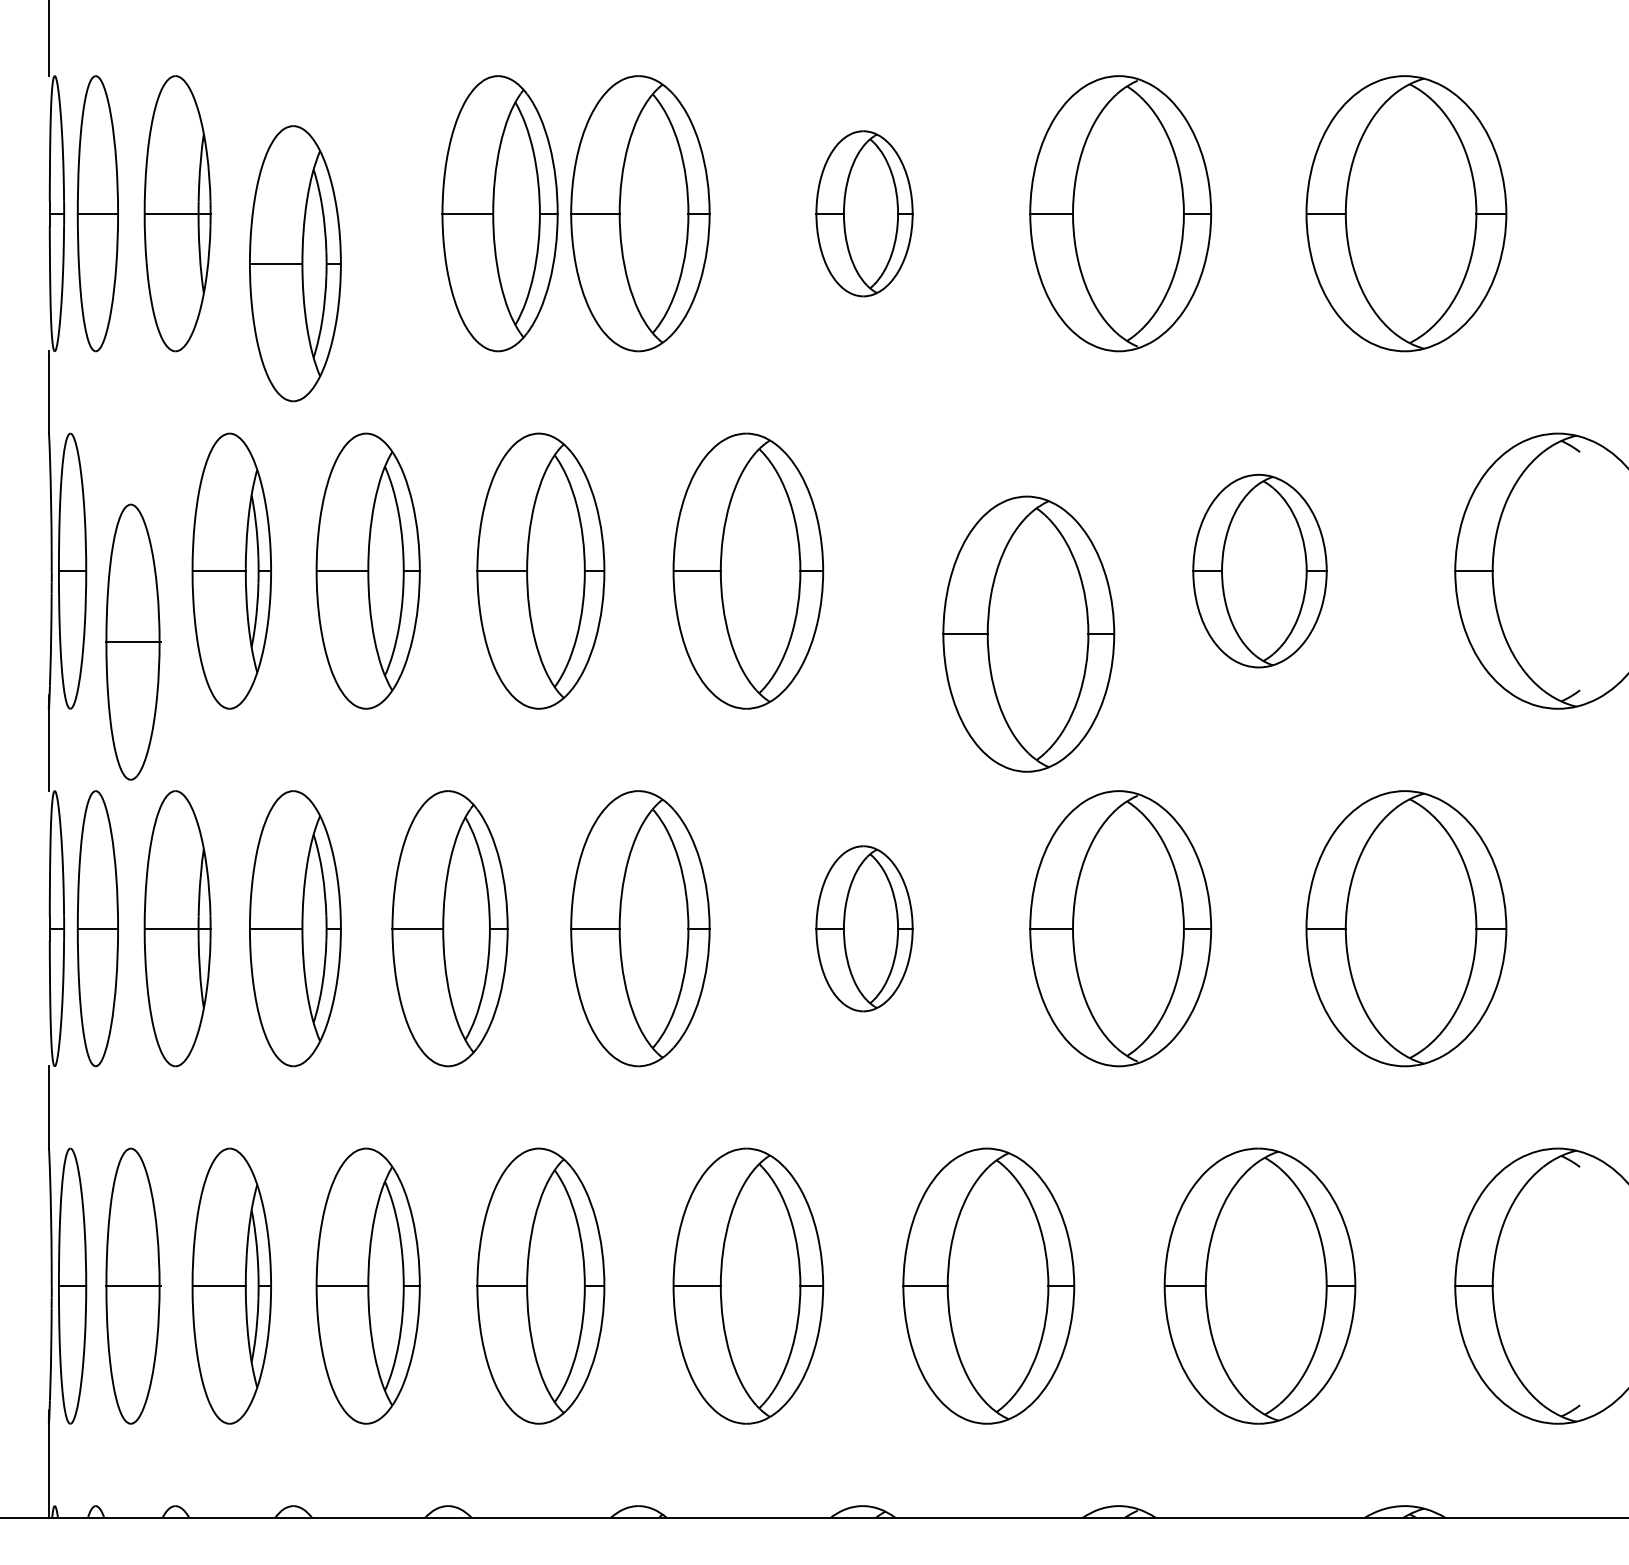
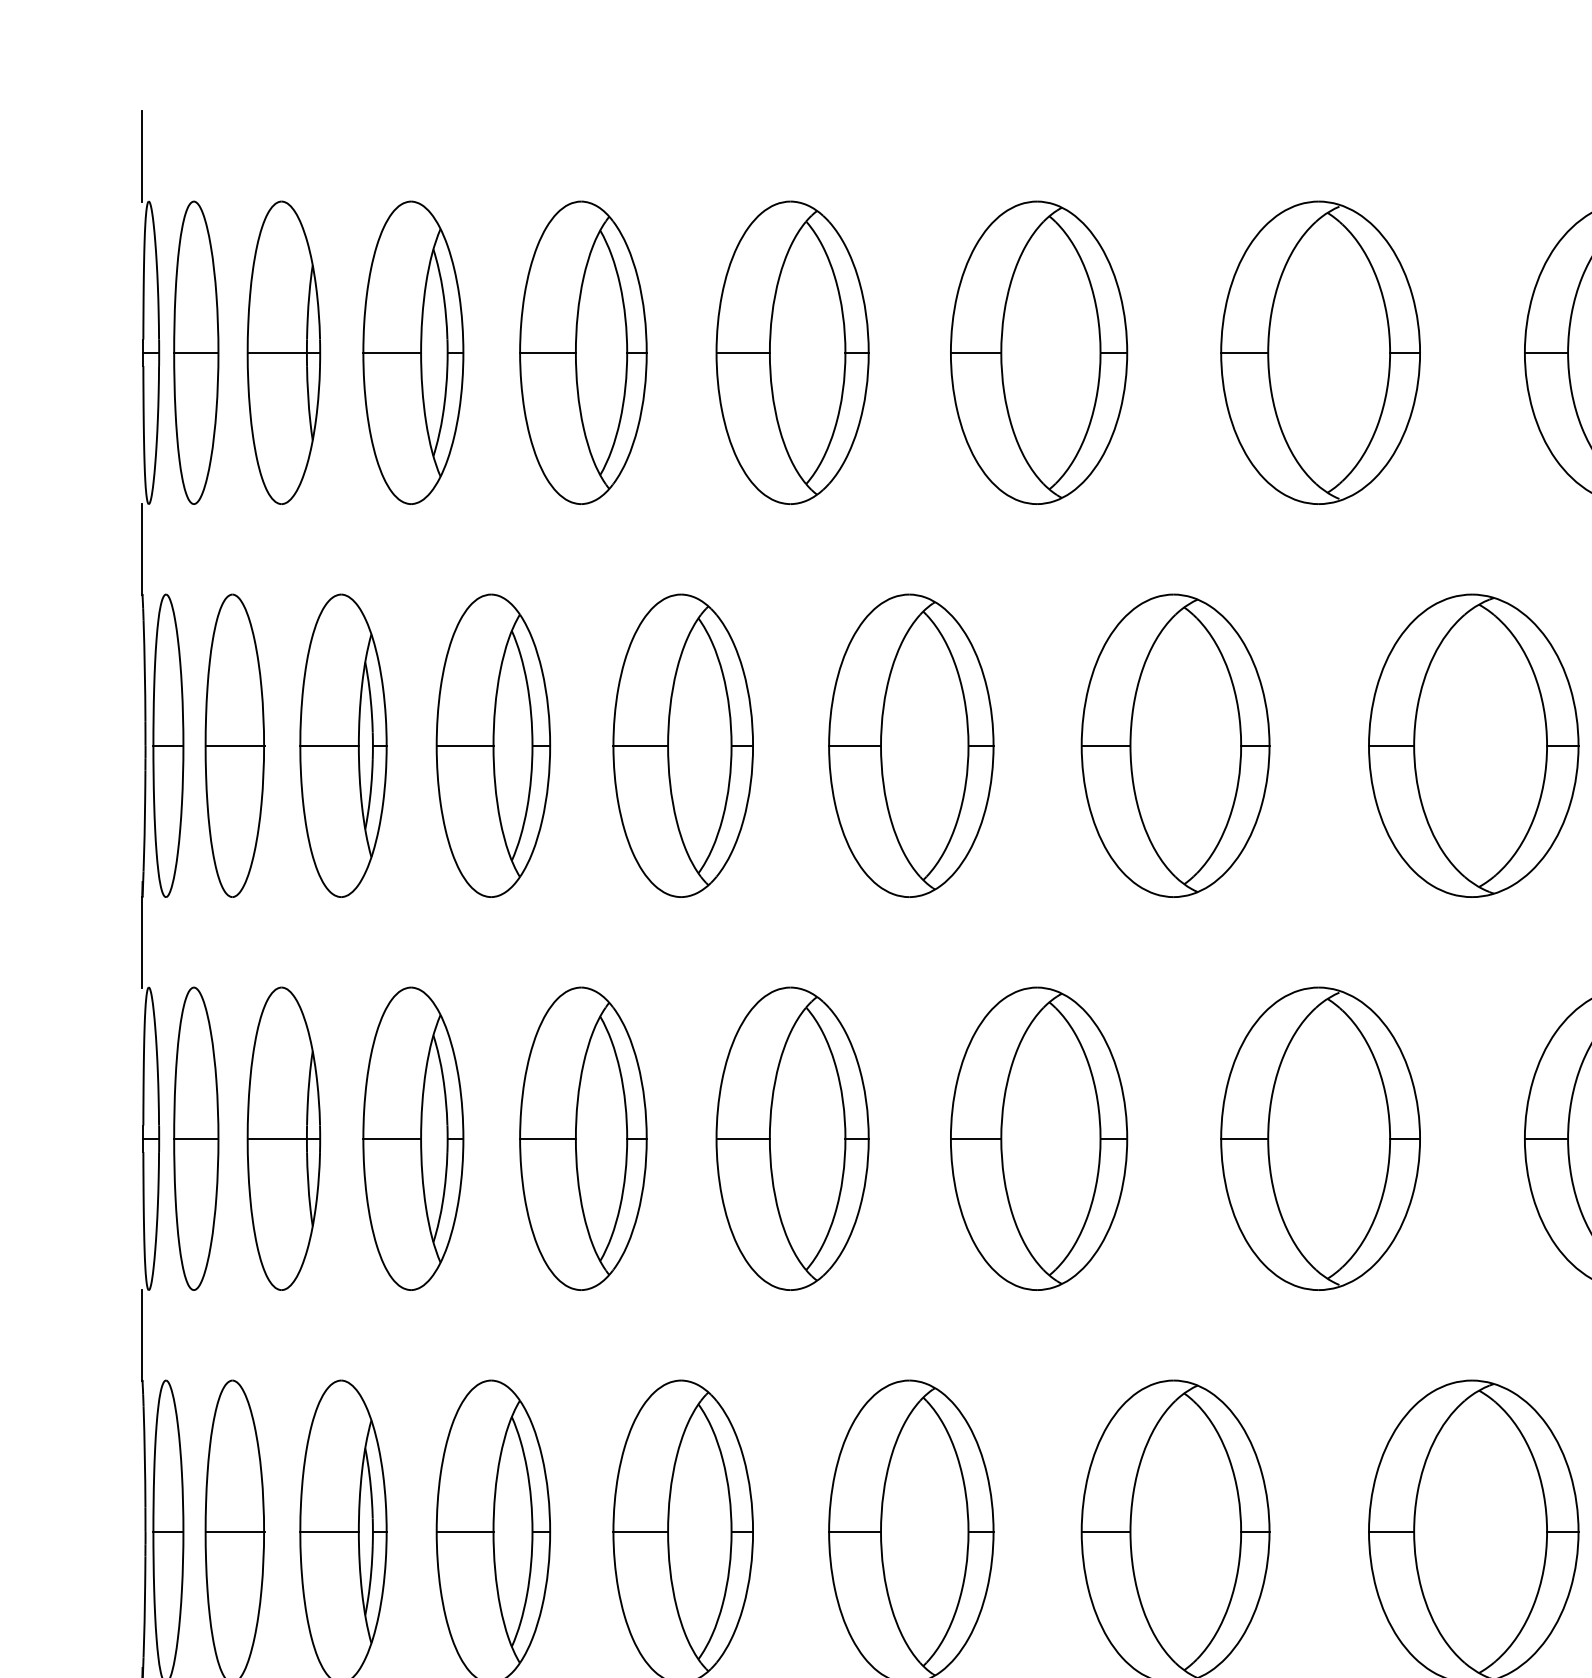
part: (499, 213) -> (582, 352), moved
part: (864, 213) -> (1038, 352), size x1.67
part: (295, 263) -> (413, 352), moved
part: (1259, 570) -> (1473, 745), size x1.43
part: (1028, 633) -> (1175, 745), moved
part: (133, 641) -> (235, 745), moved
part: (864, 928) -> (1038, 1138), size x1.67

